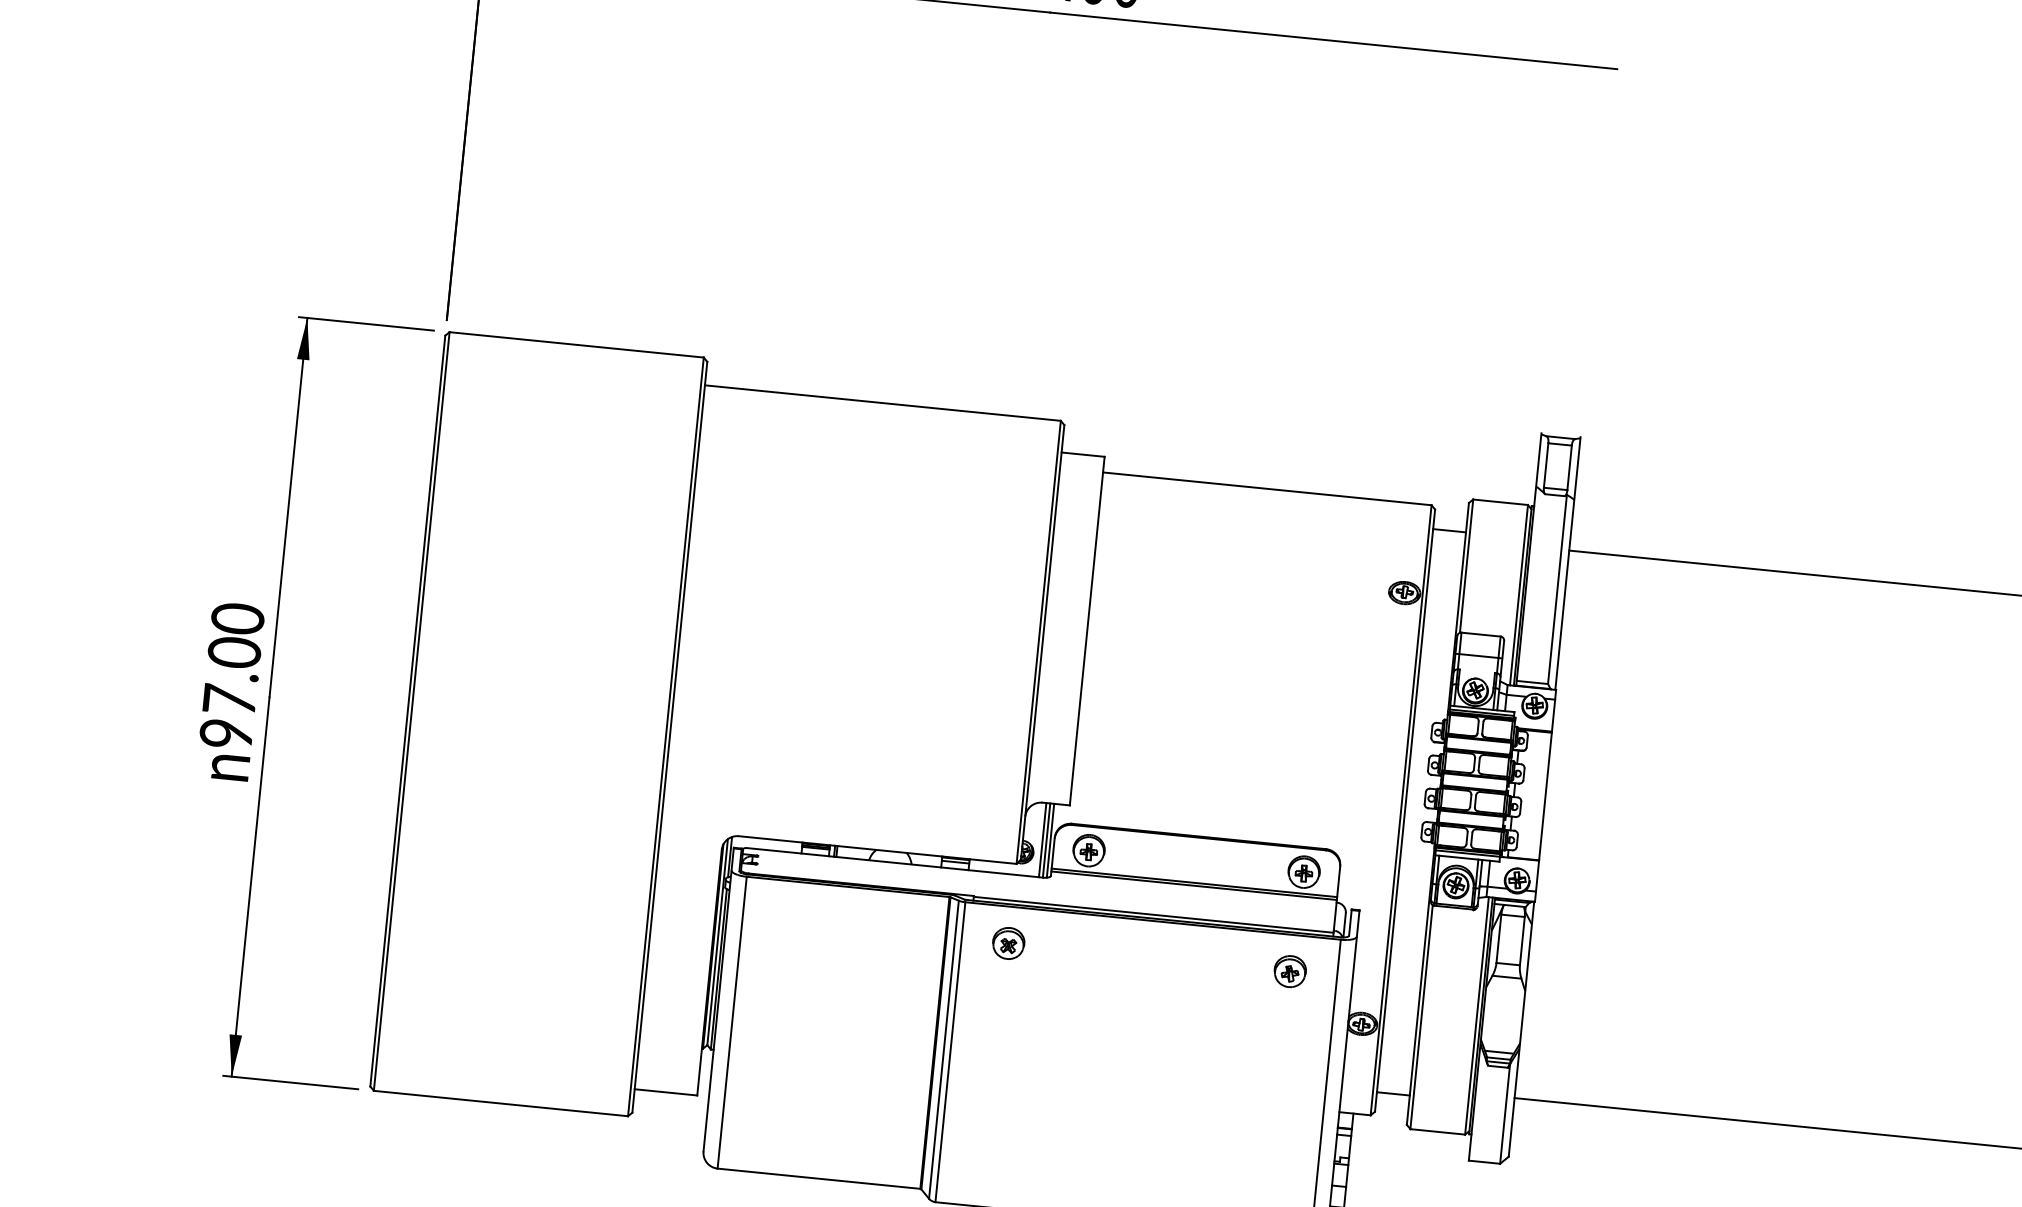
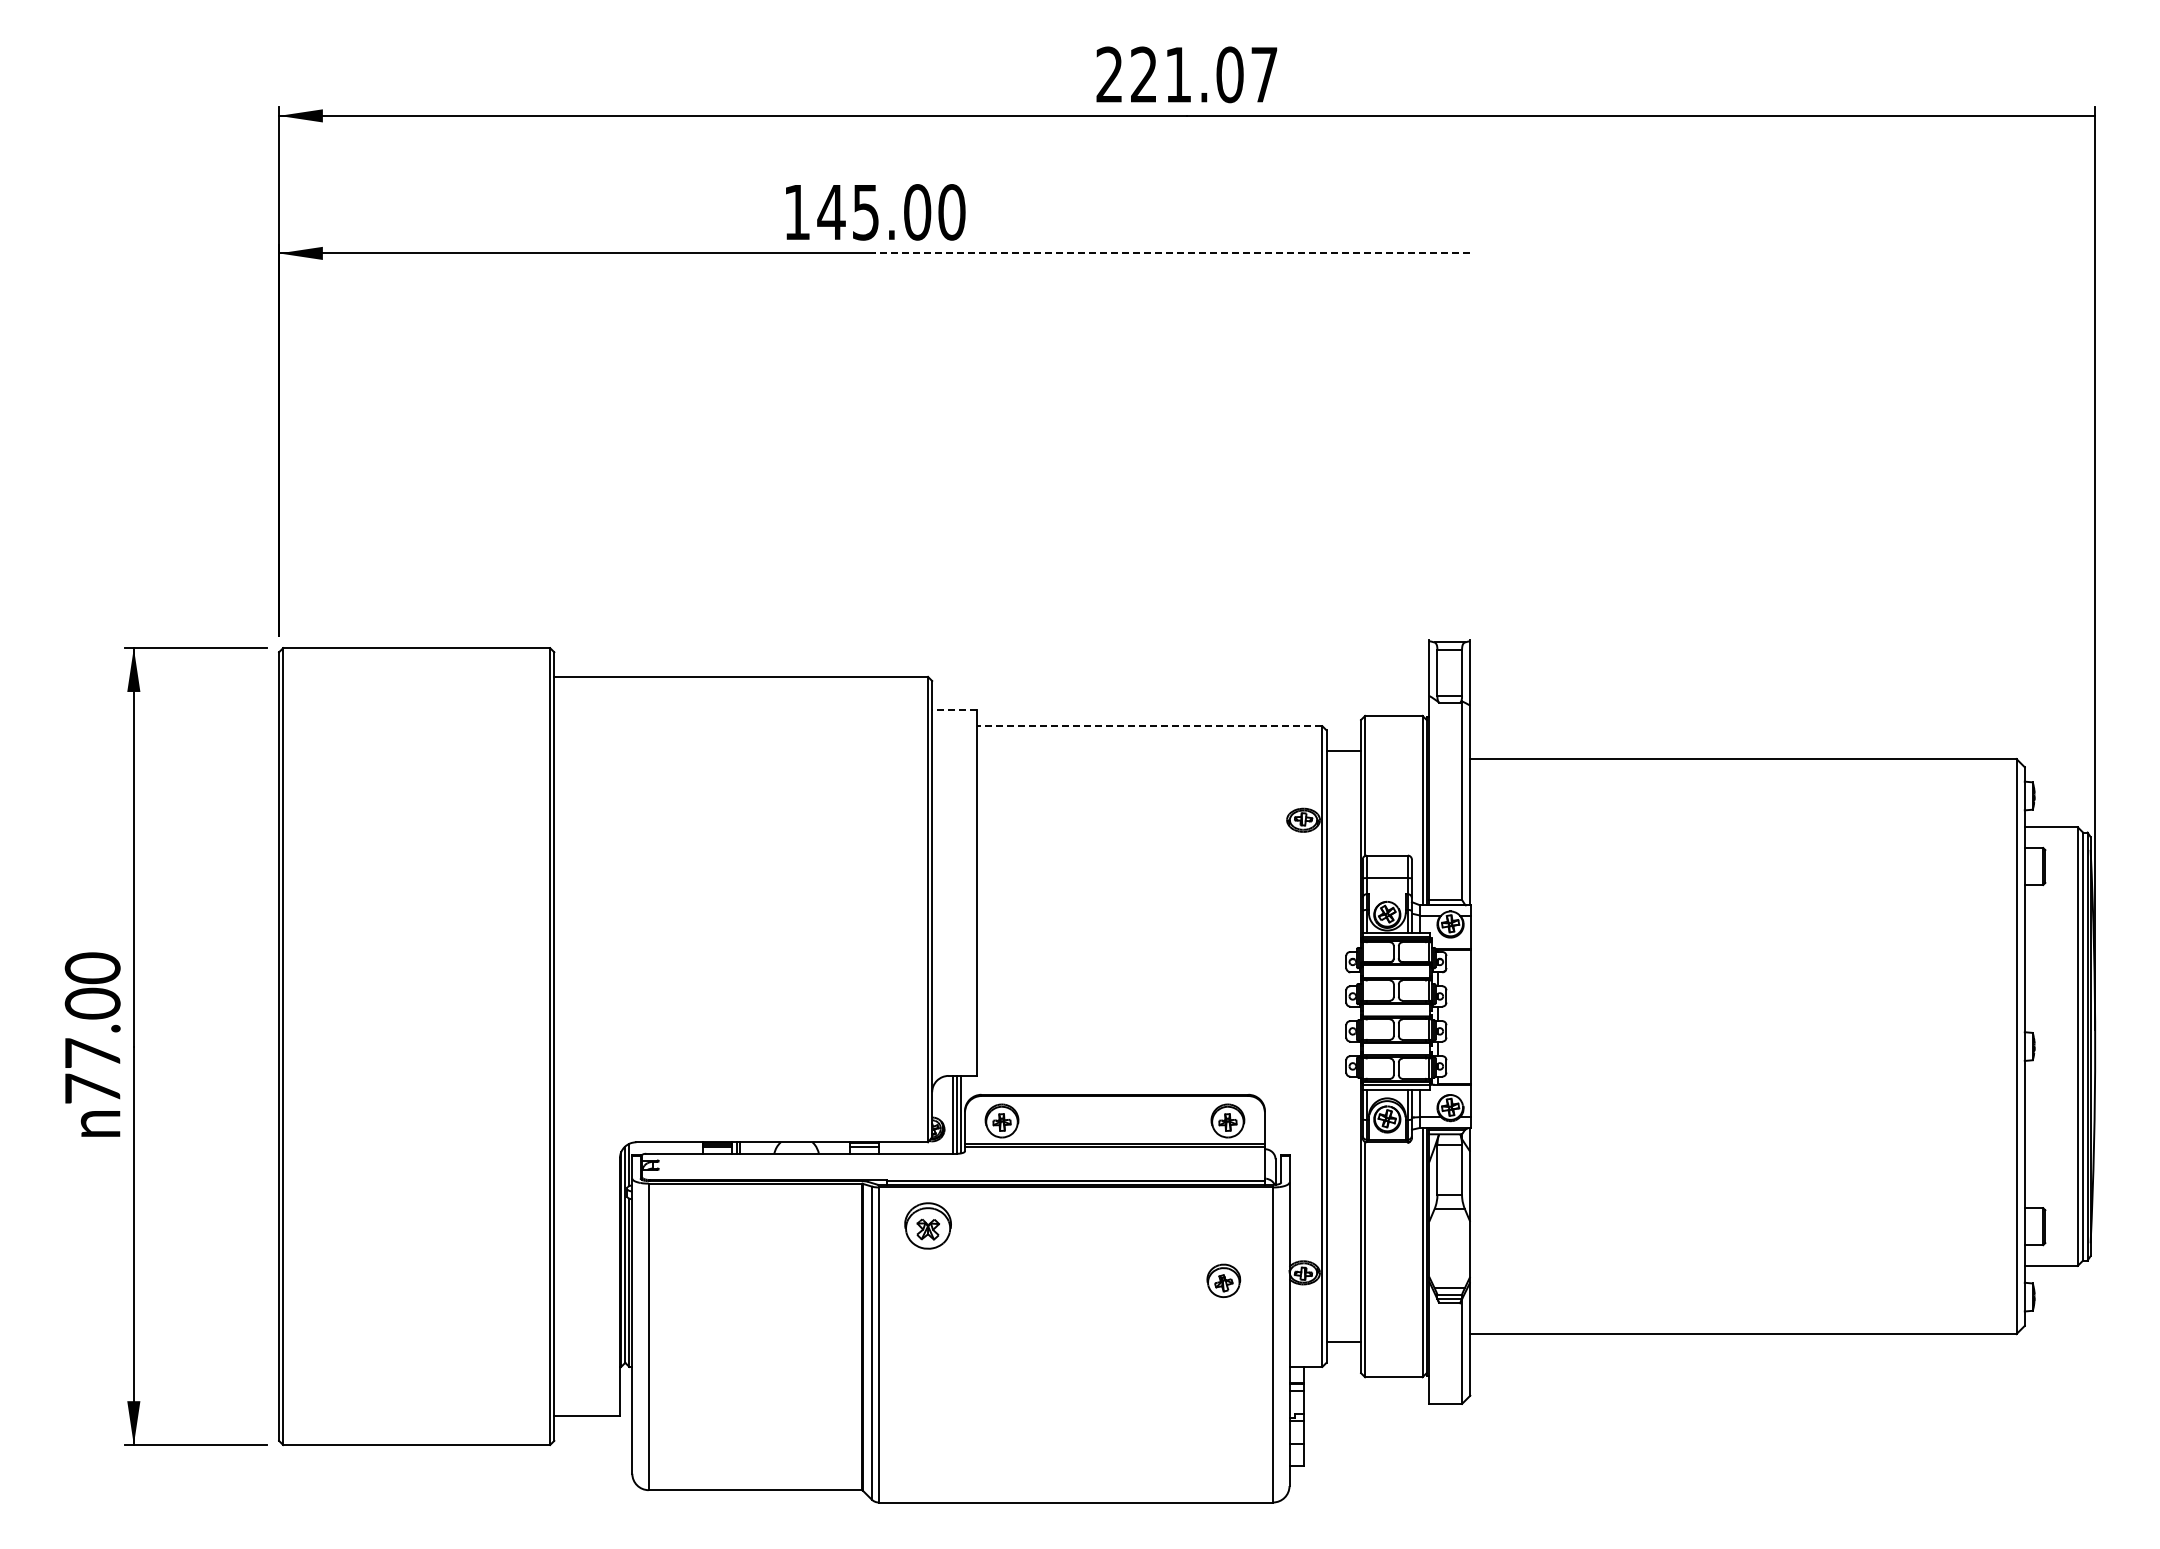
line: (1333, 40) -> (1172, 253), solid -> dashed
line: (1082, 454) -> (954, 709), solid -> dashed
line: (1266, 489) -> (1149, 726), solid -> dashed
text: (226, 733) -> (92, 1088), 97.00 -> 77.00
part: (1008, 943) -> (927, 1225), size x1.4
part: (1289, 971) -> (1223, 1280), moved

